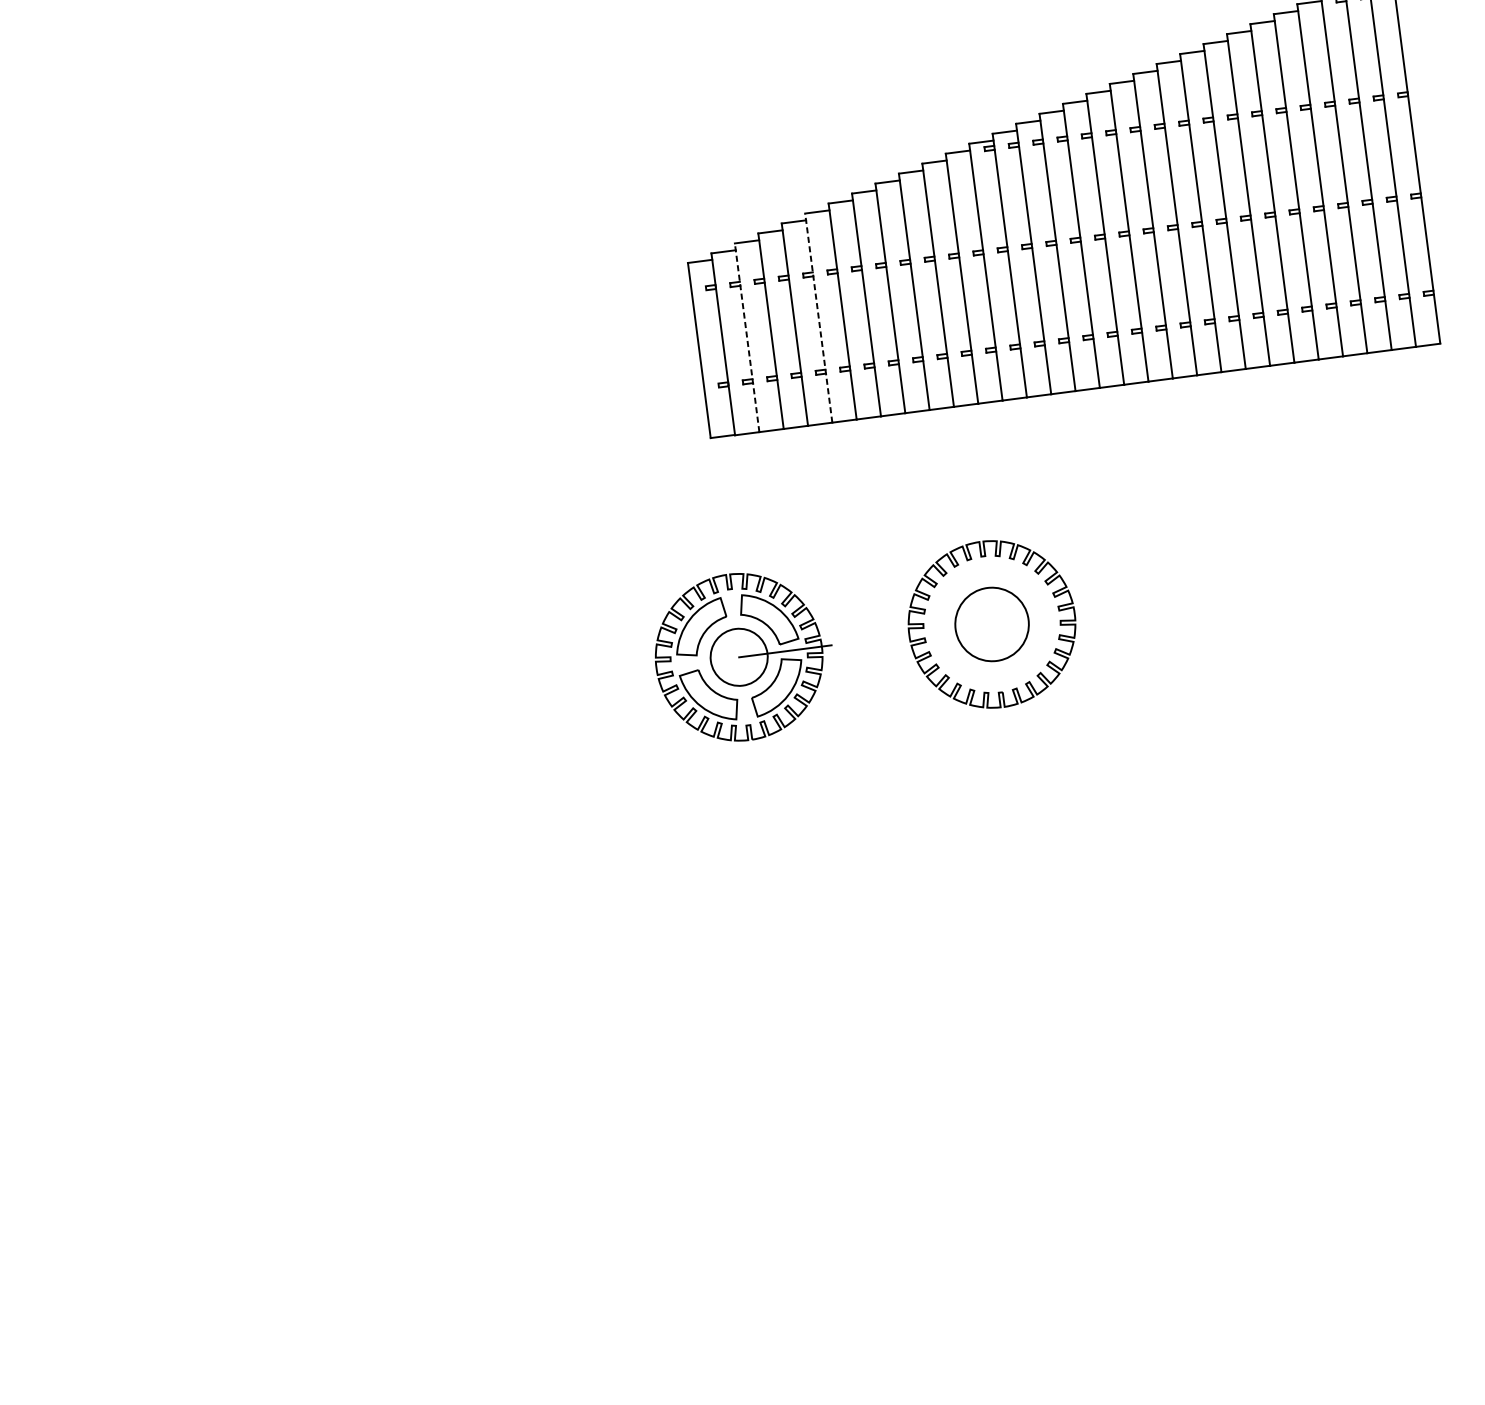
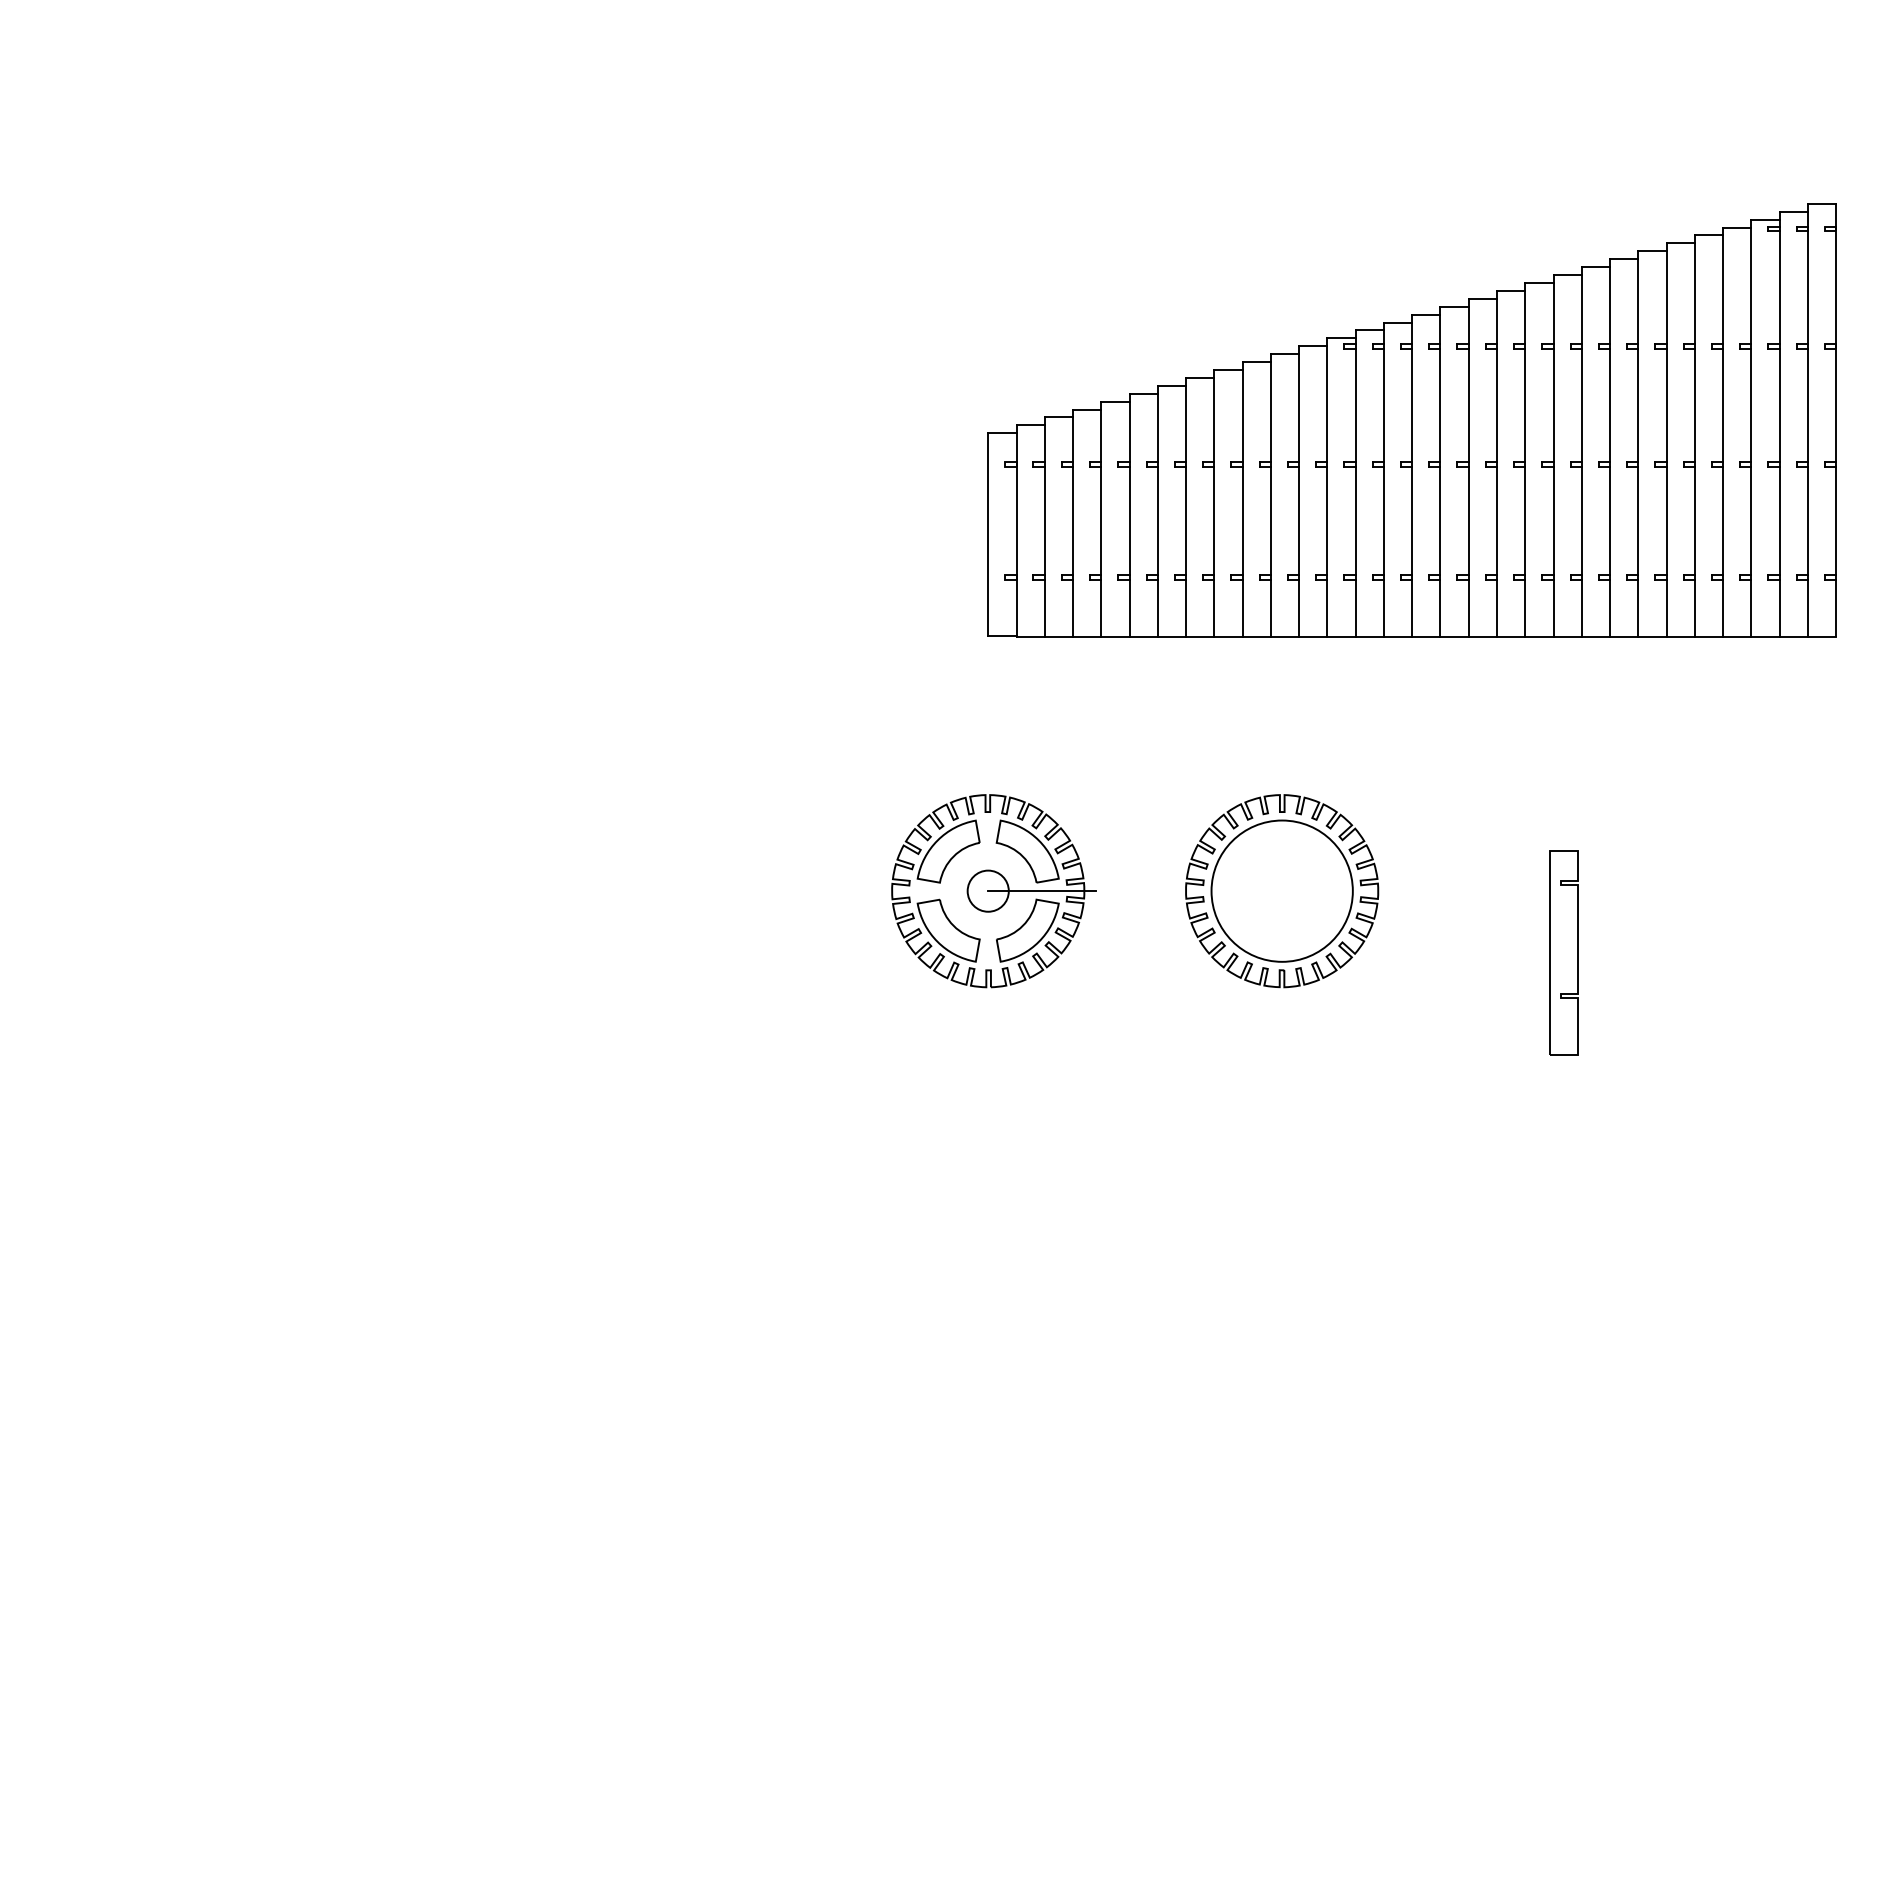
line: (818, 318) -> (1129, 515), dashed -> solid
line: (746, 338) -> (1044, 527), dashed -> solid
circle: (991, 623) -> (1281, 890), size x1.67
part: (1240, 645) -> (1563, 952), added
circle: (738, 656) -> (987, 890), size x0.62

